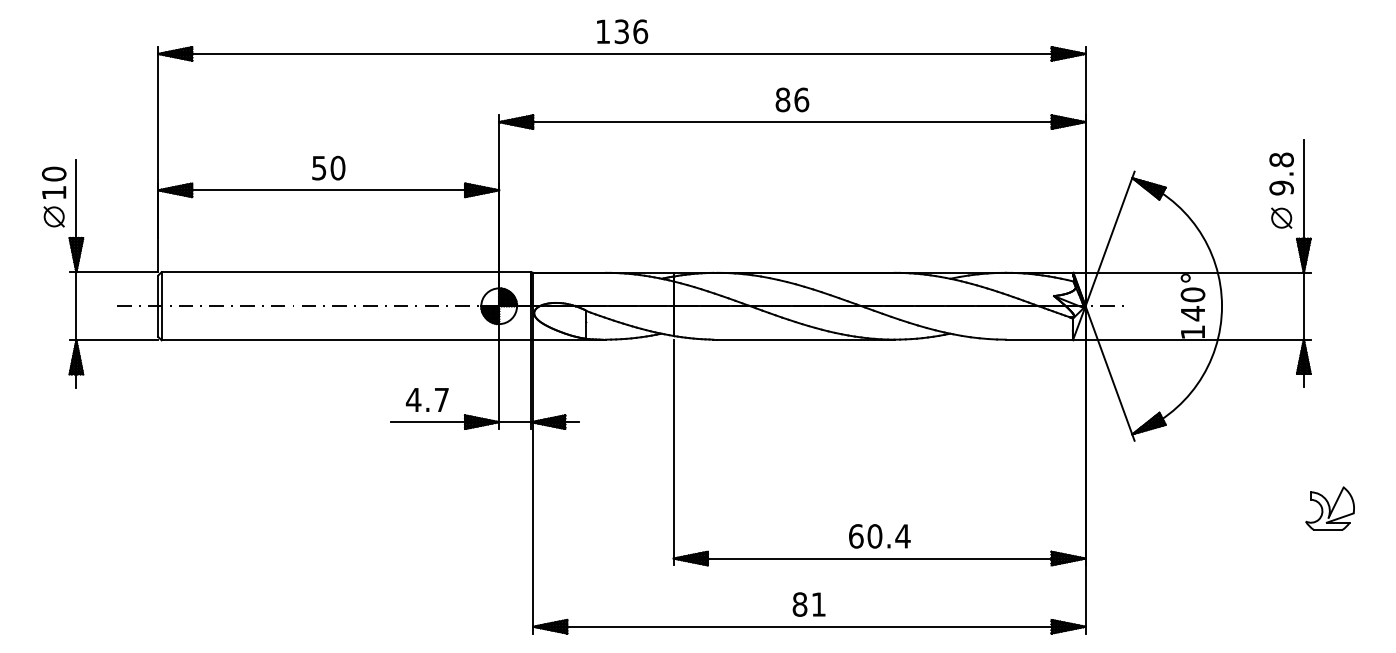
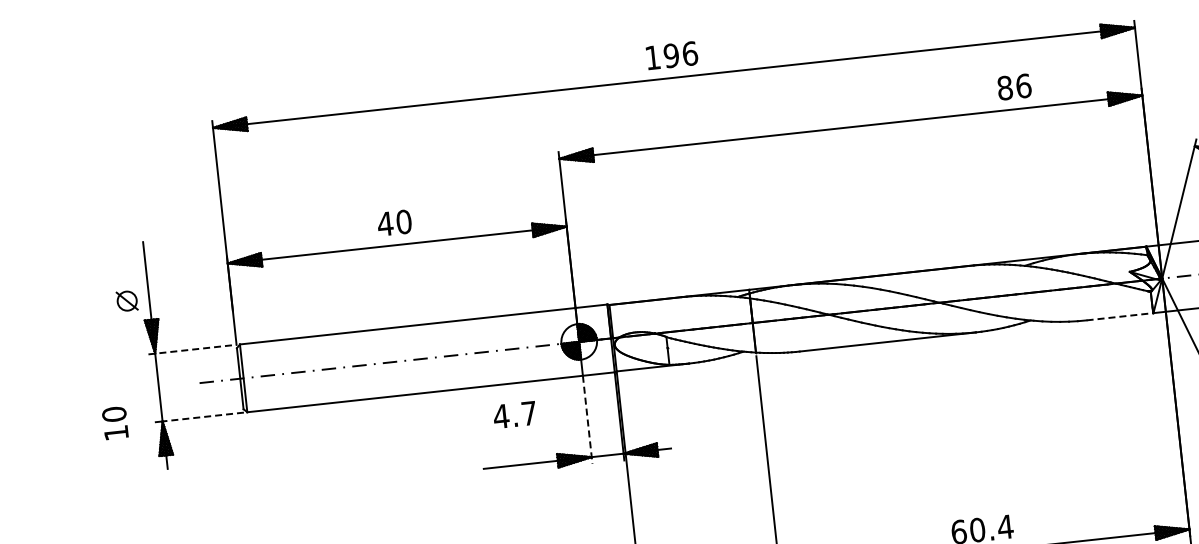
text: (621, 31) -> (671, 55), 136 -> 196
text: (792, 99) -> (1014, 86), moved
text: (318, 168) -> (384, 224), 50 -> 40
text: (54, 182) -> (115, 422), moved
line: (114, 272) -> (193, 349), solid -> dashed
line: (1039, 339) -> (1119, 316), solid -> dashed
line: (117, 340) -> (203, 417), solid -> dashed
line: (499, 385) -> (588, 420), solid -> dashed
text: (427, 399) -> (515, 414), moved

